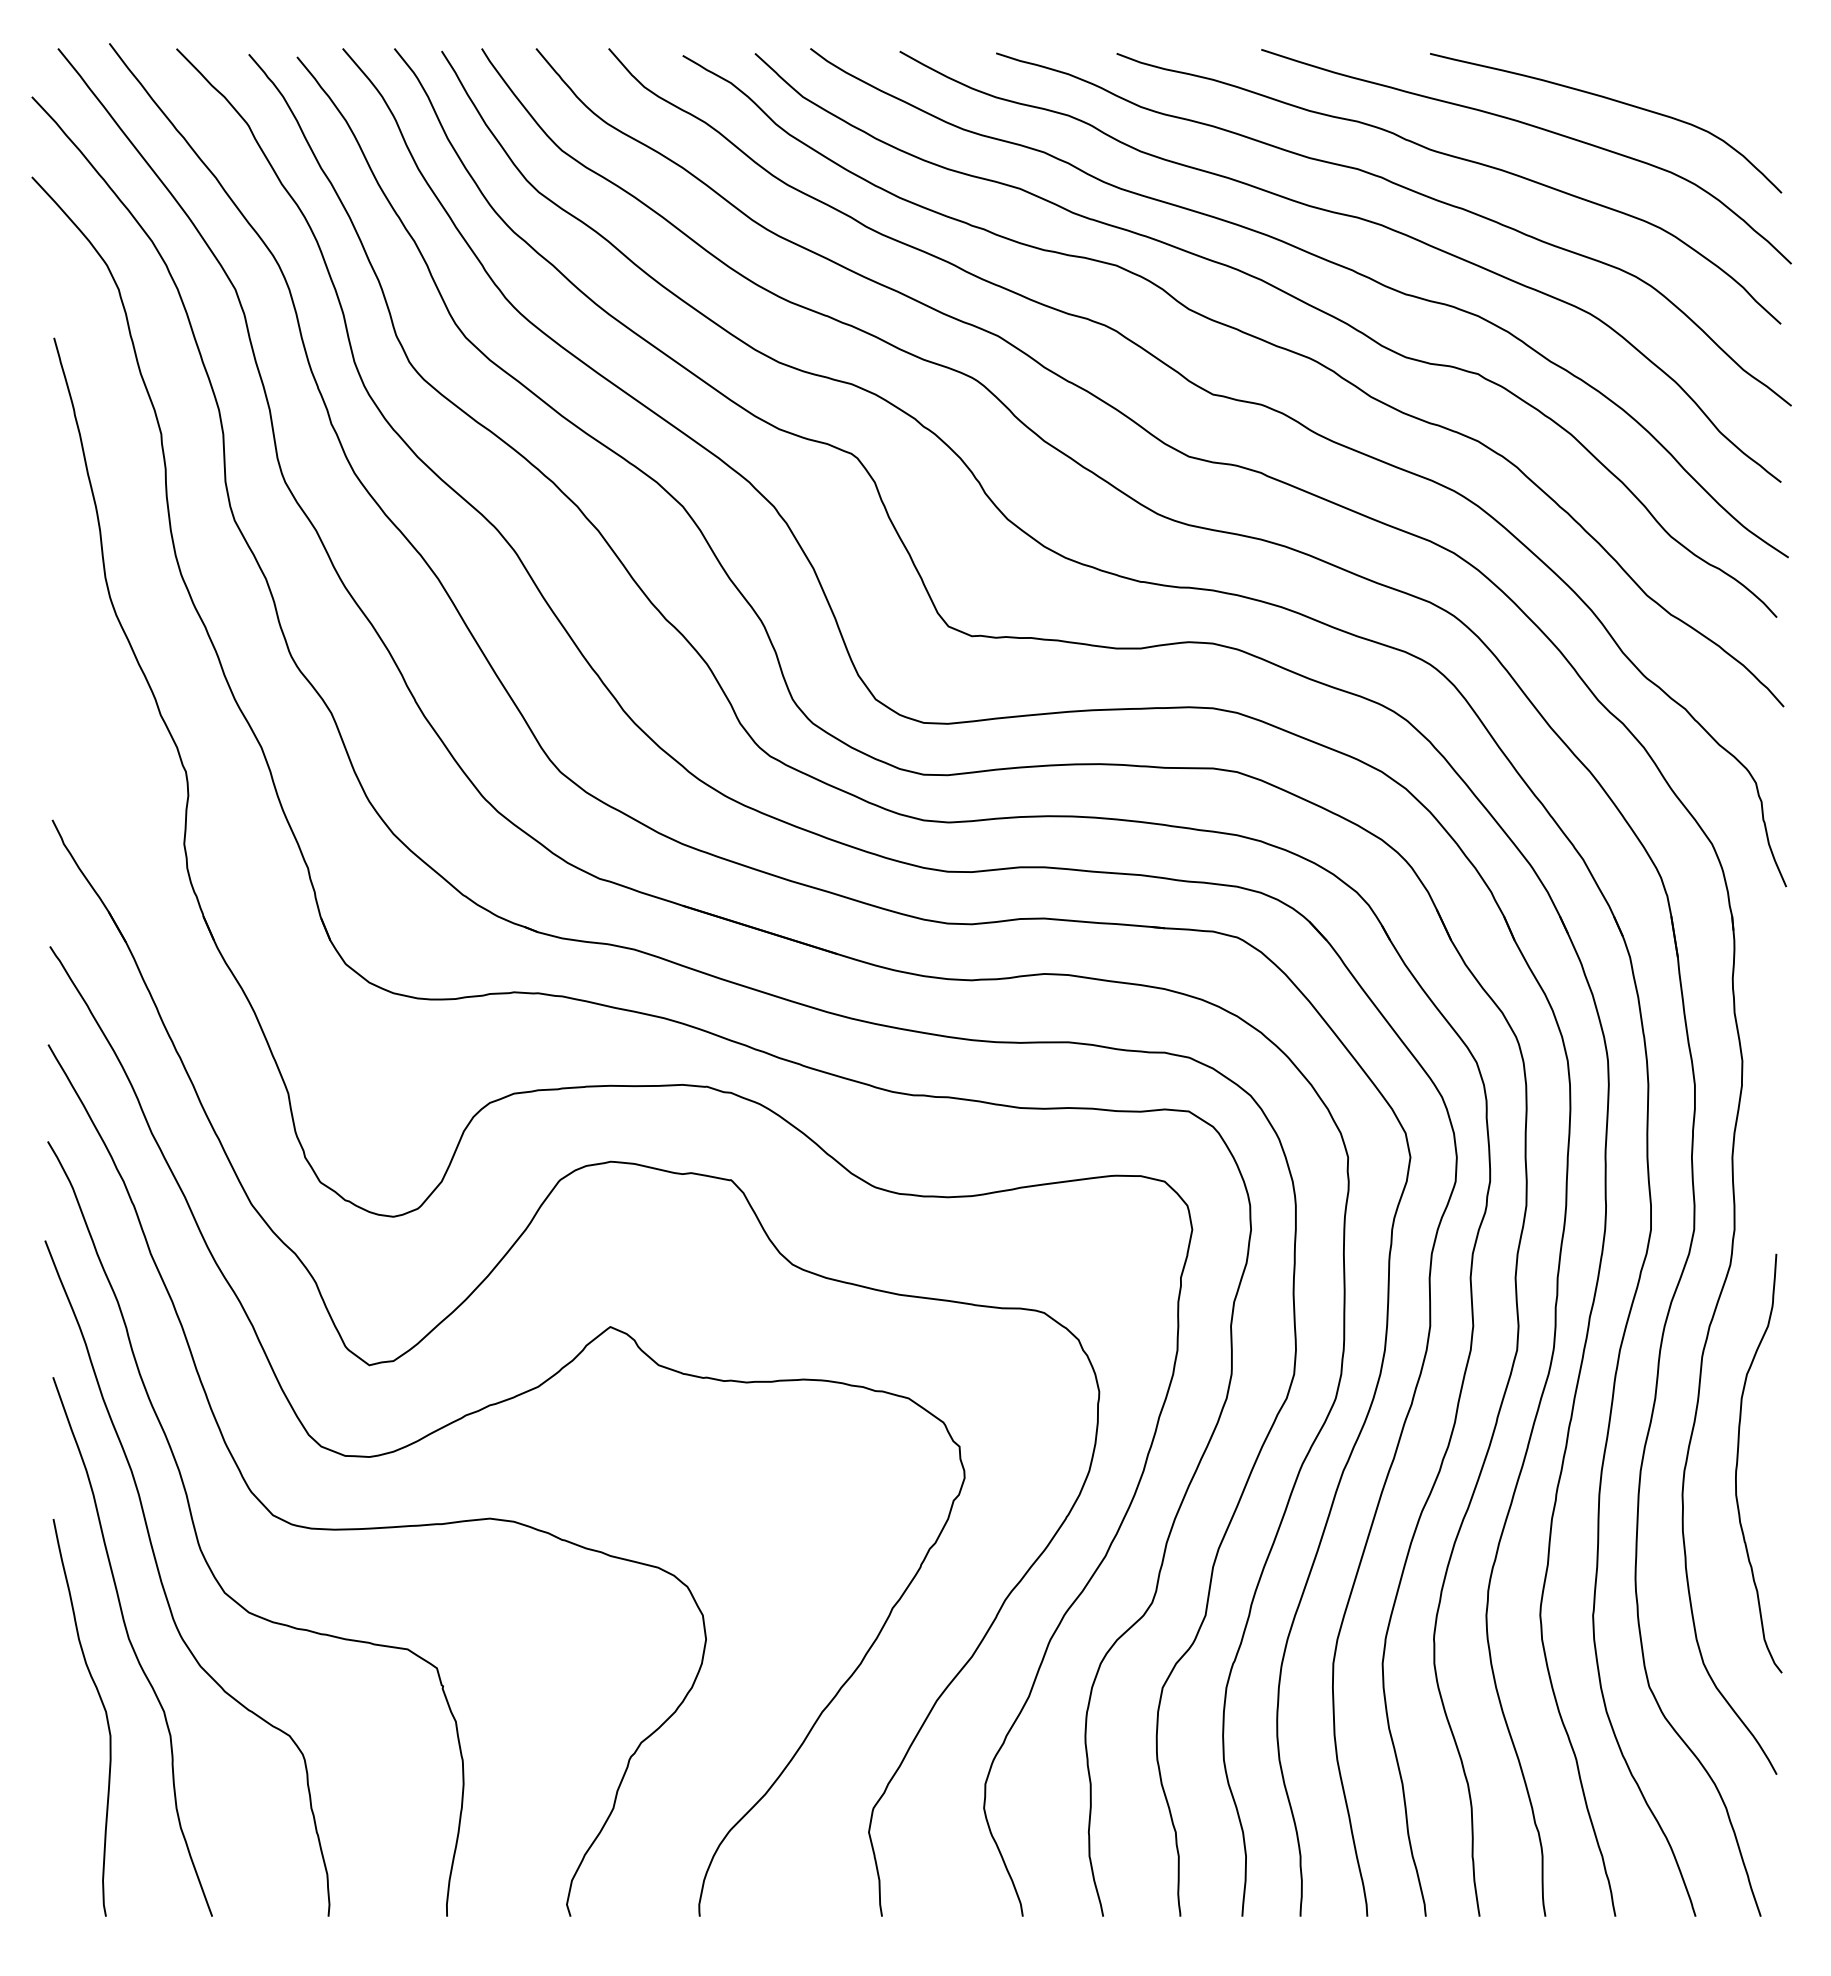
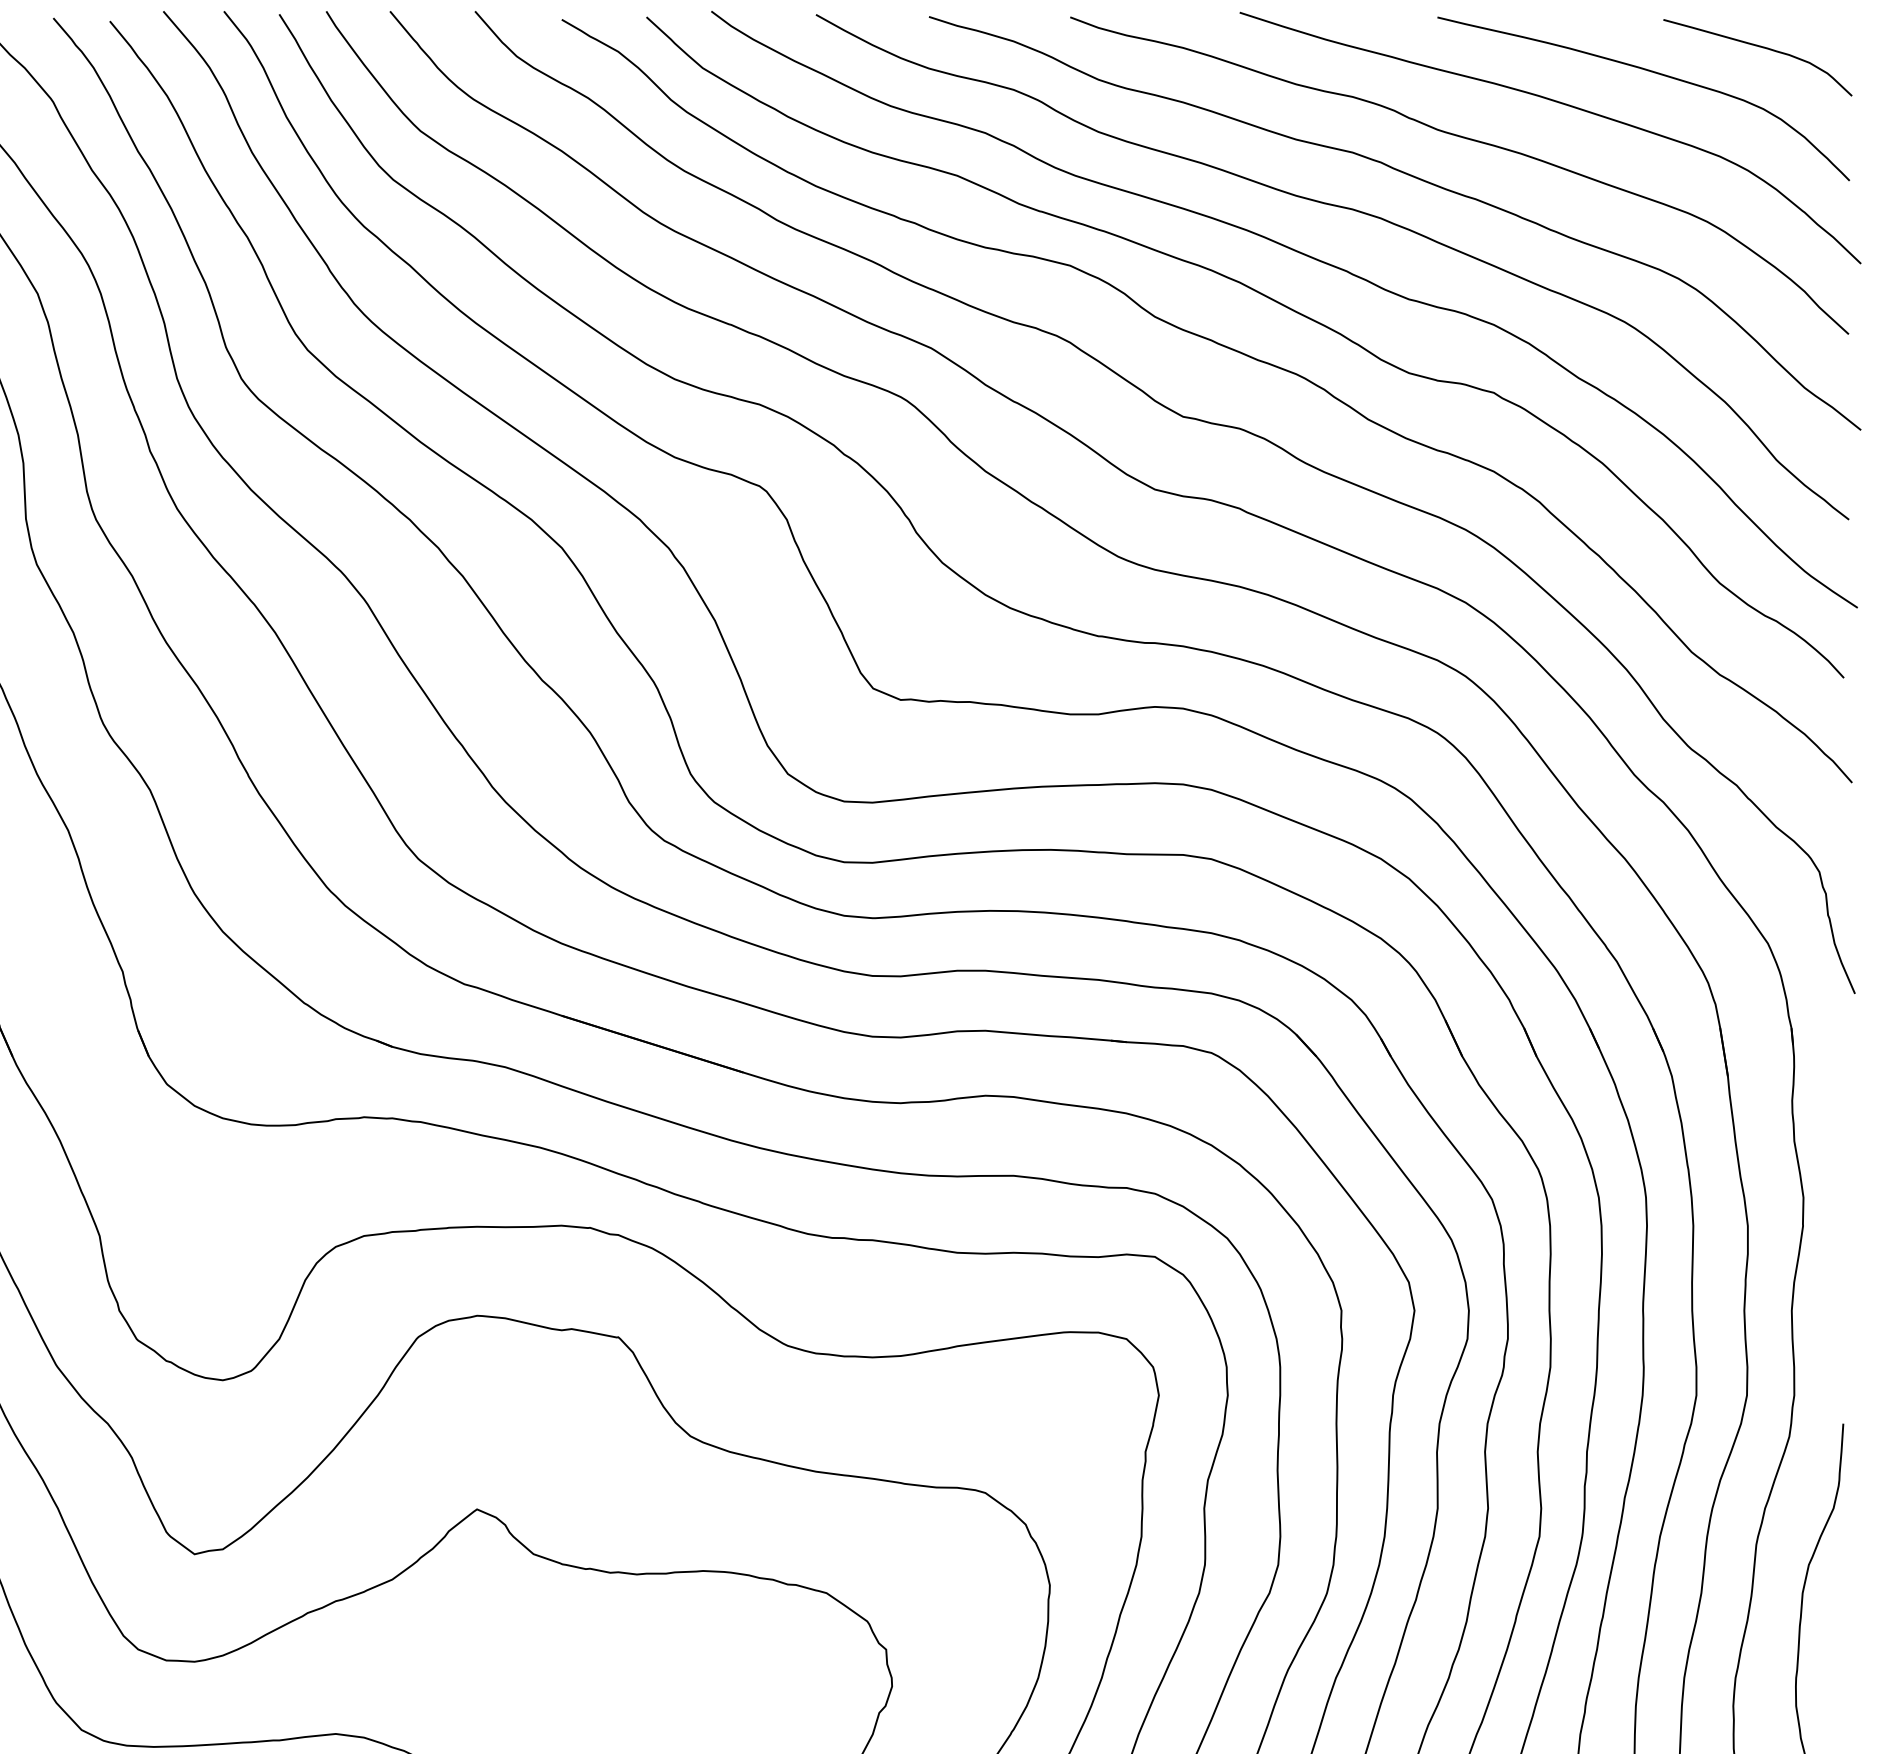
curve: (1707, 80) -> (1762, 48), added

